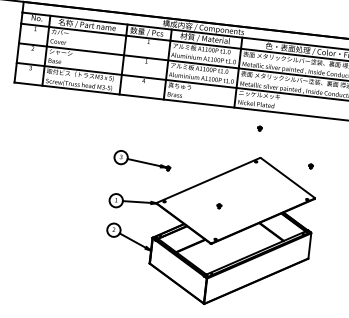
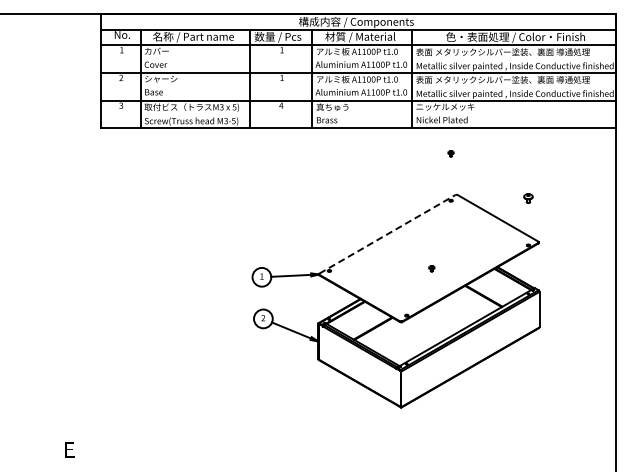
part: (142, 160) -> (291, 216), removed
part: (311, 166) -> (528, 198), size x1.6
line: (208, 180) -> (387, 234), solid -> dashed
part: (219, 206) -> (431, 268), moved

